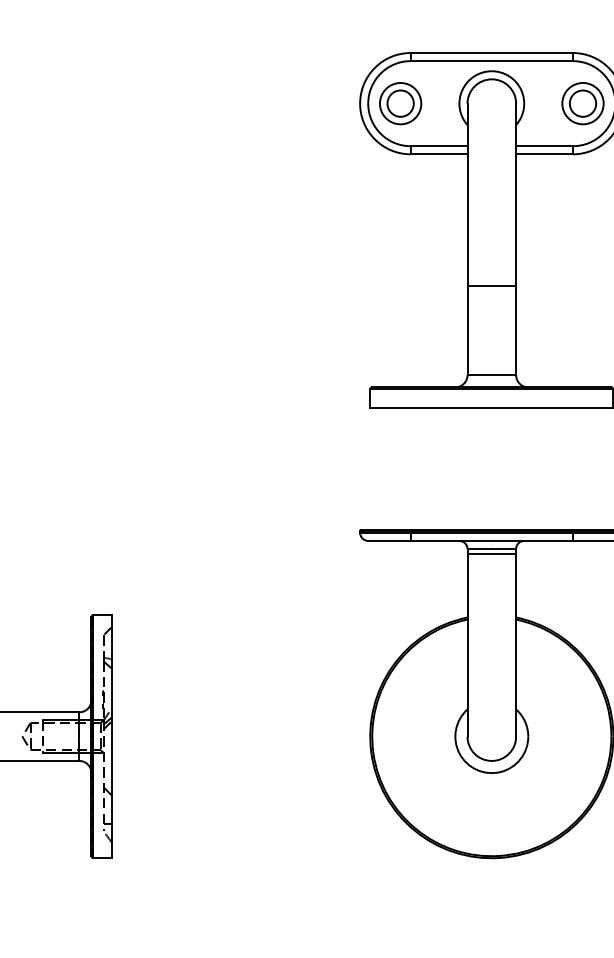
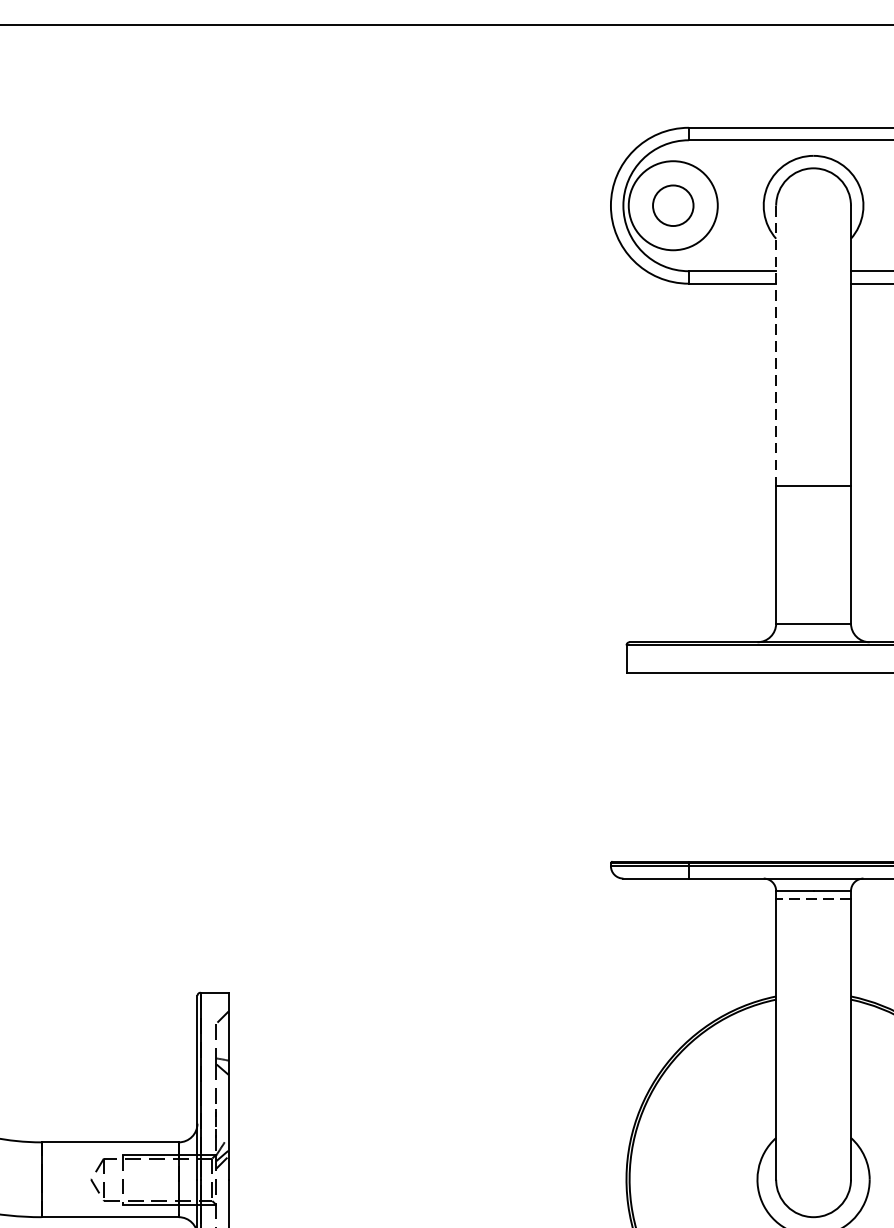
circle: (400, 103) -> (673, 205), size x1.4
line: (467, 195) -> (776, 347), solid -> dashed
line: (491, 554) -> (813, 899), solid -> dashed

